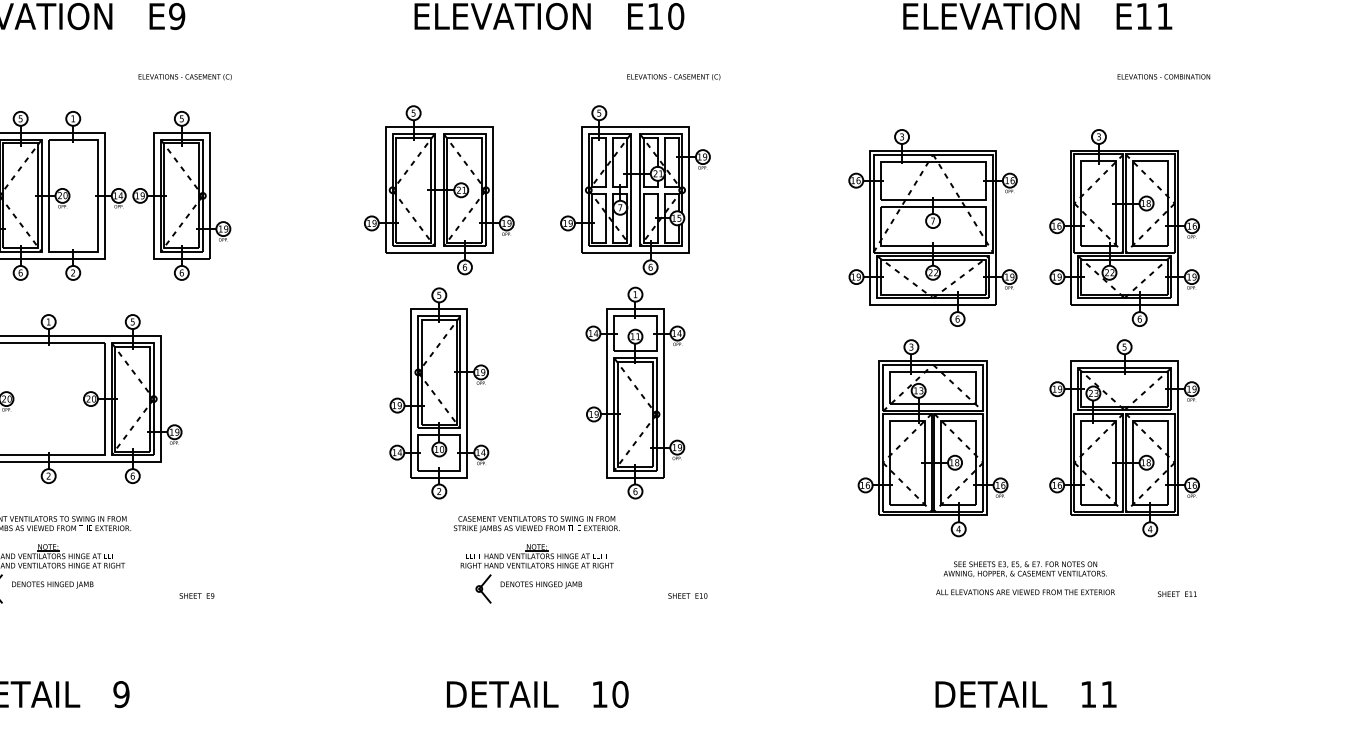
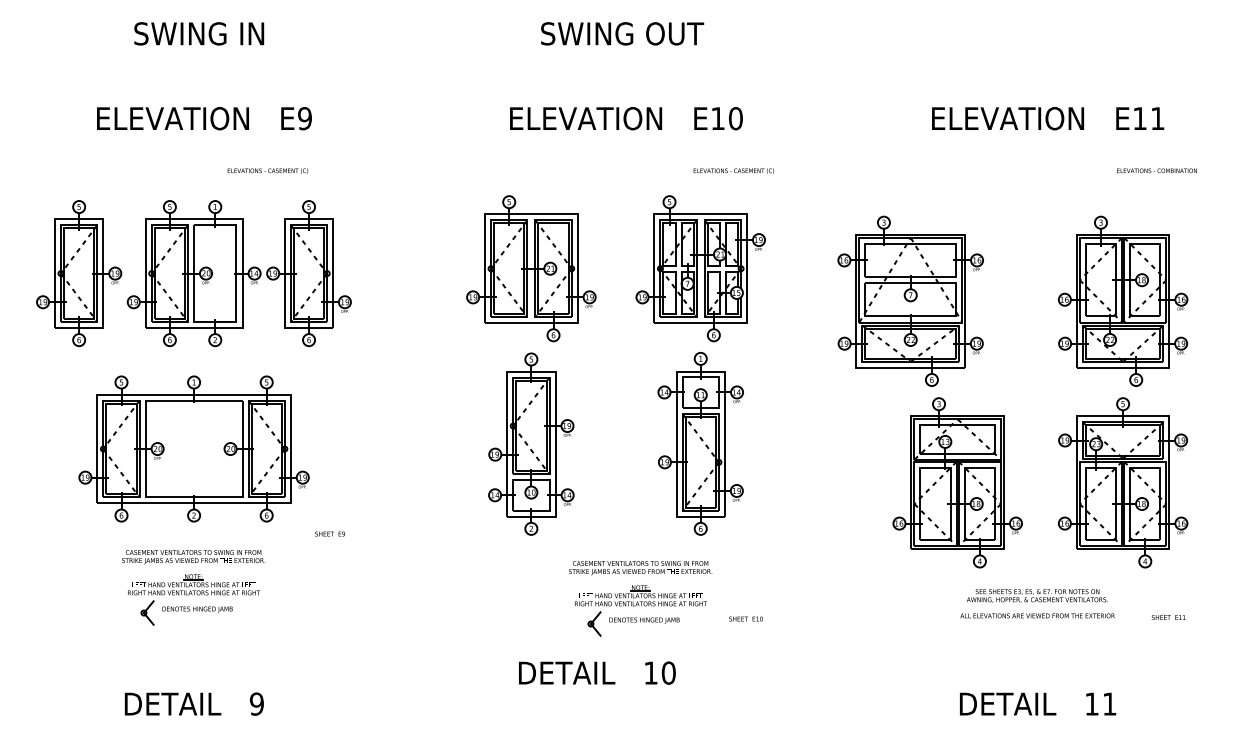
text: (184, 76) -> (267, 170), moved
part: (932, 227) -> (910, 300), moved
part: (536, 559) -> (640, 598), moved
text: (196, 595) -> (329, 533), moved
text: (537, 693) -> (597, 672), moved

